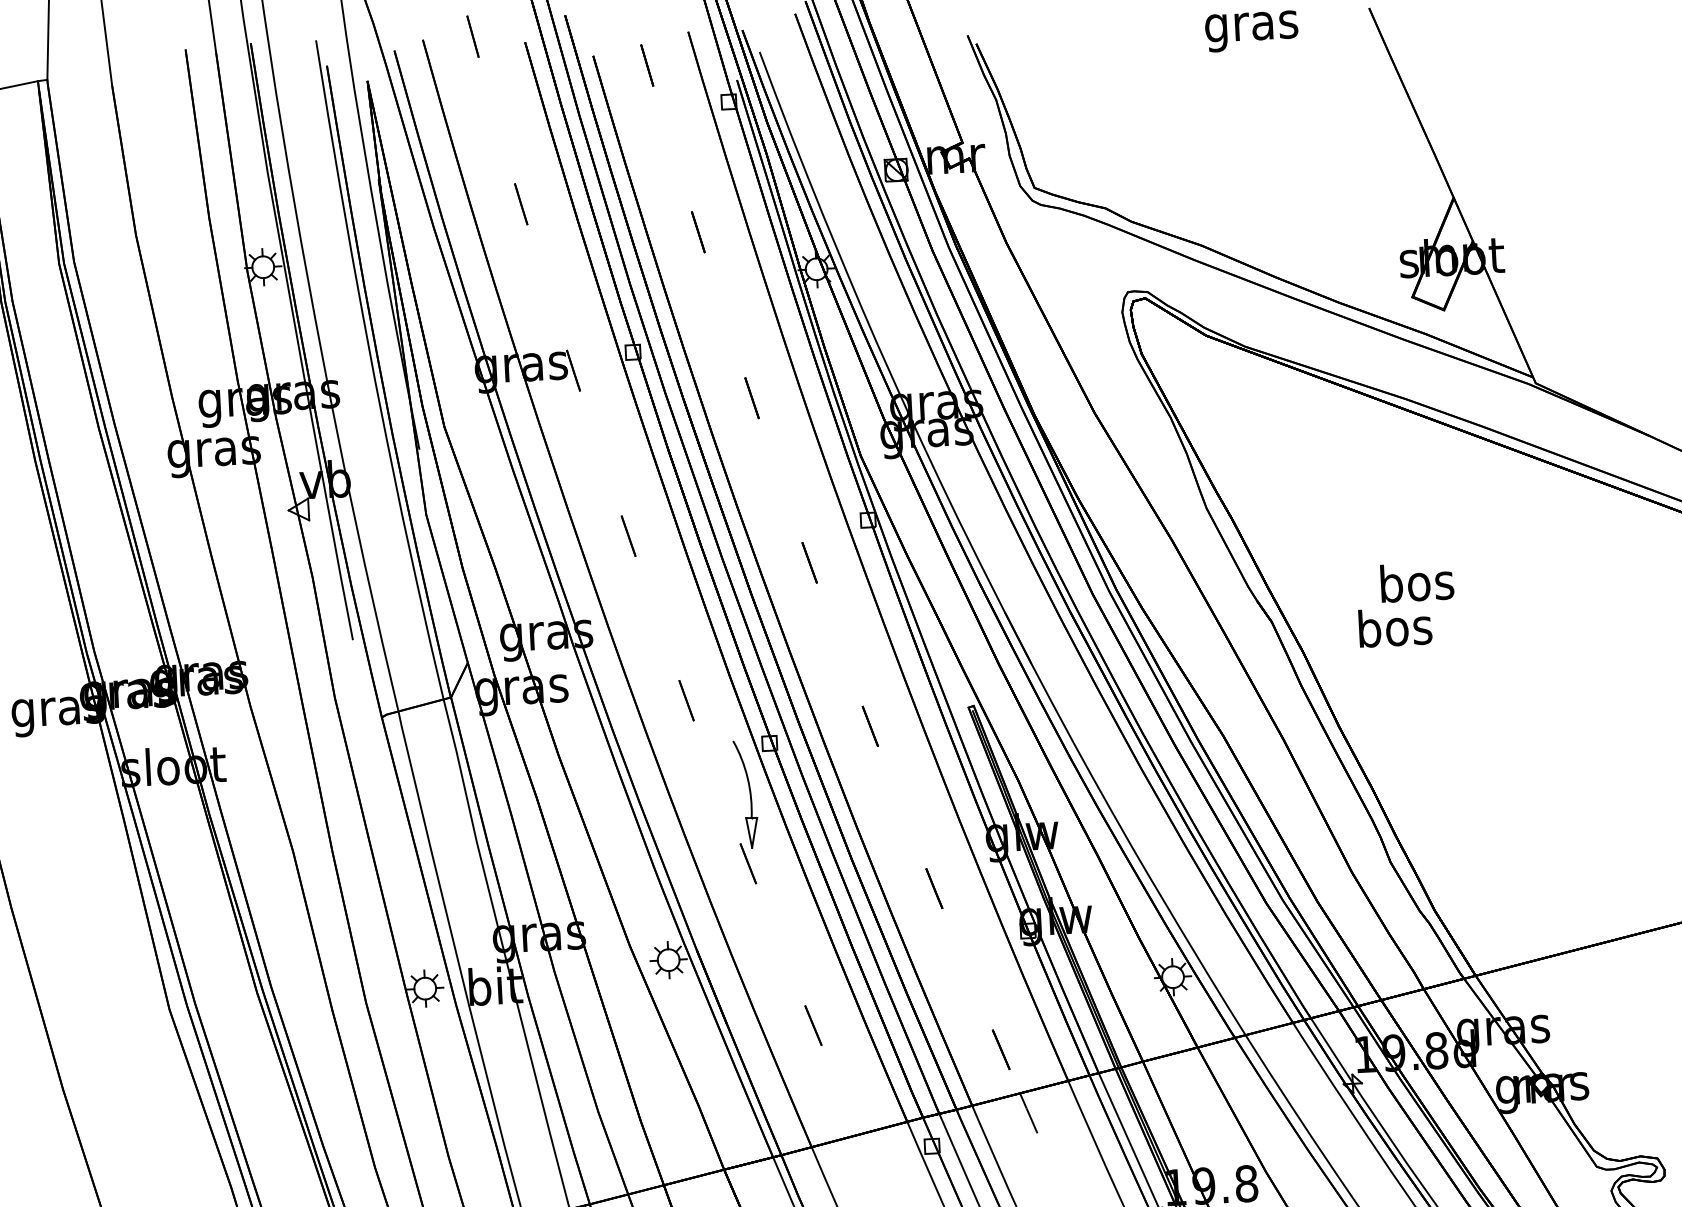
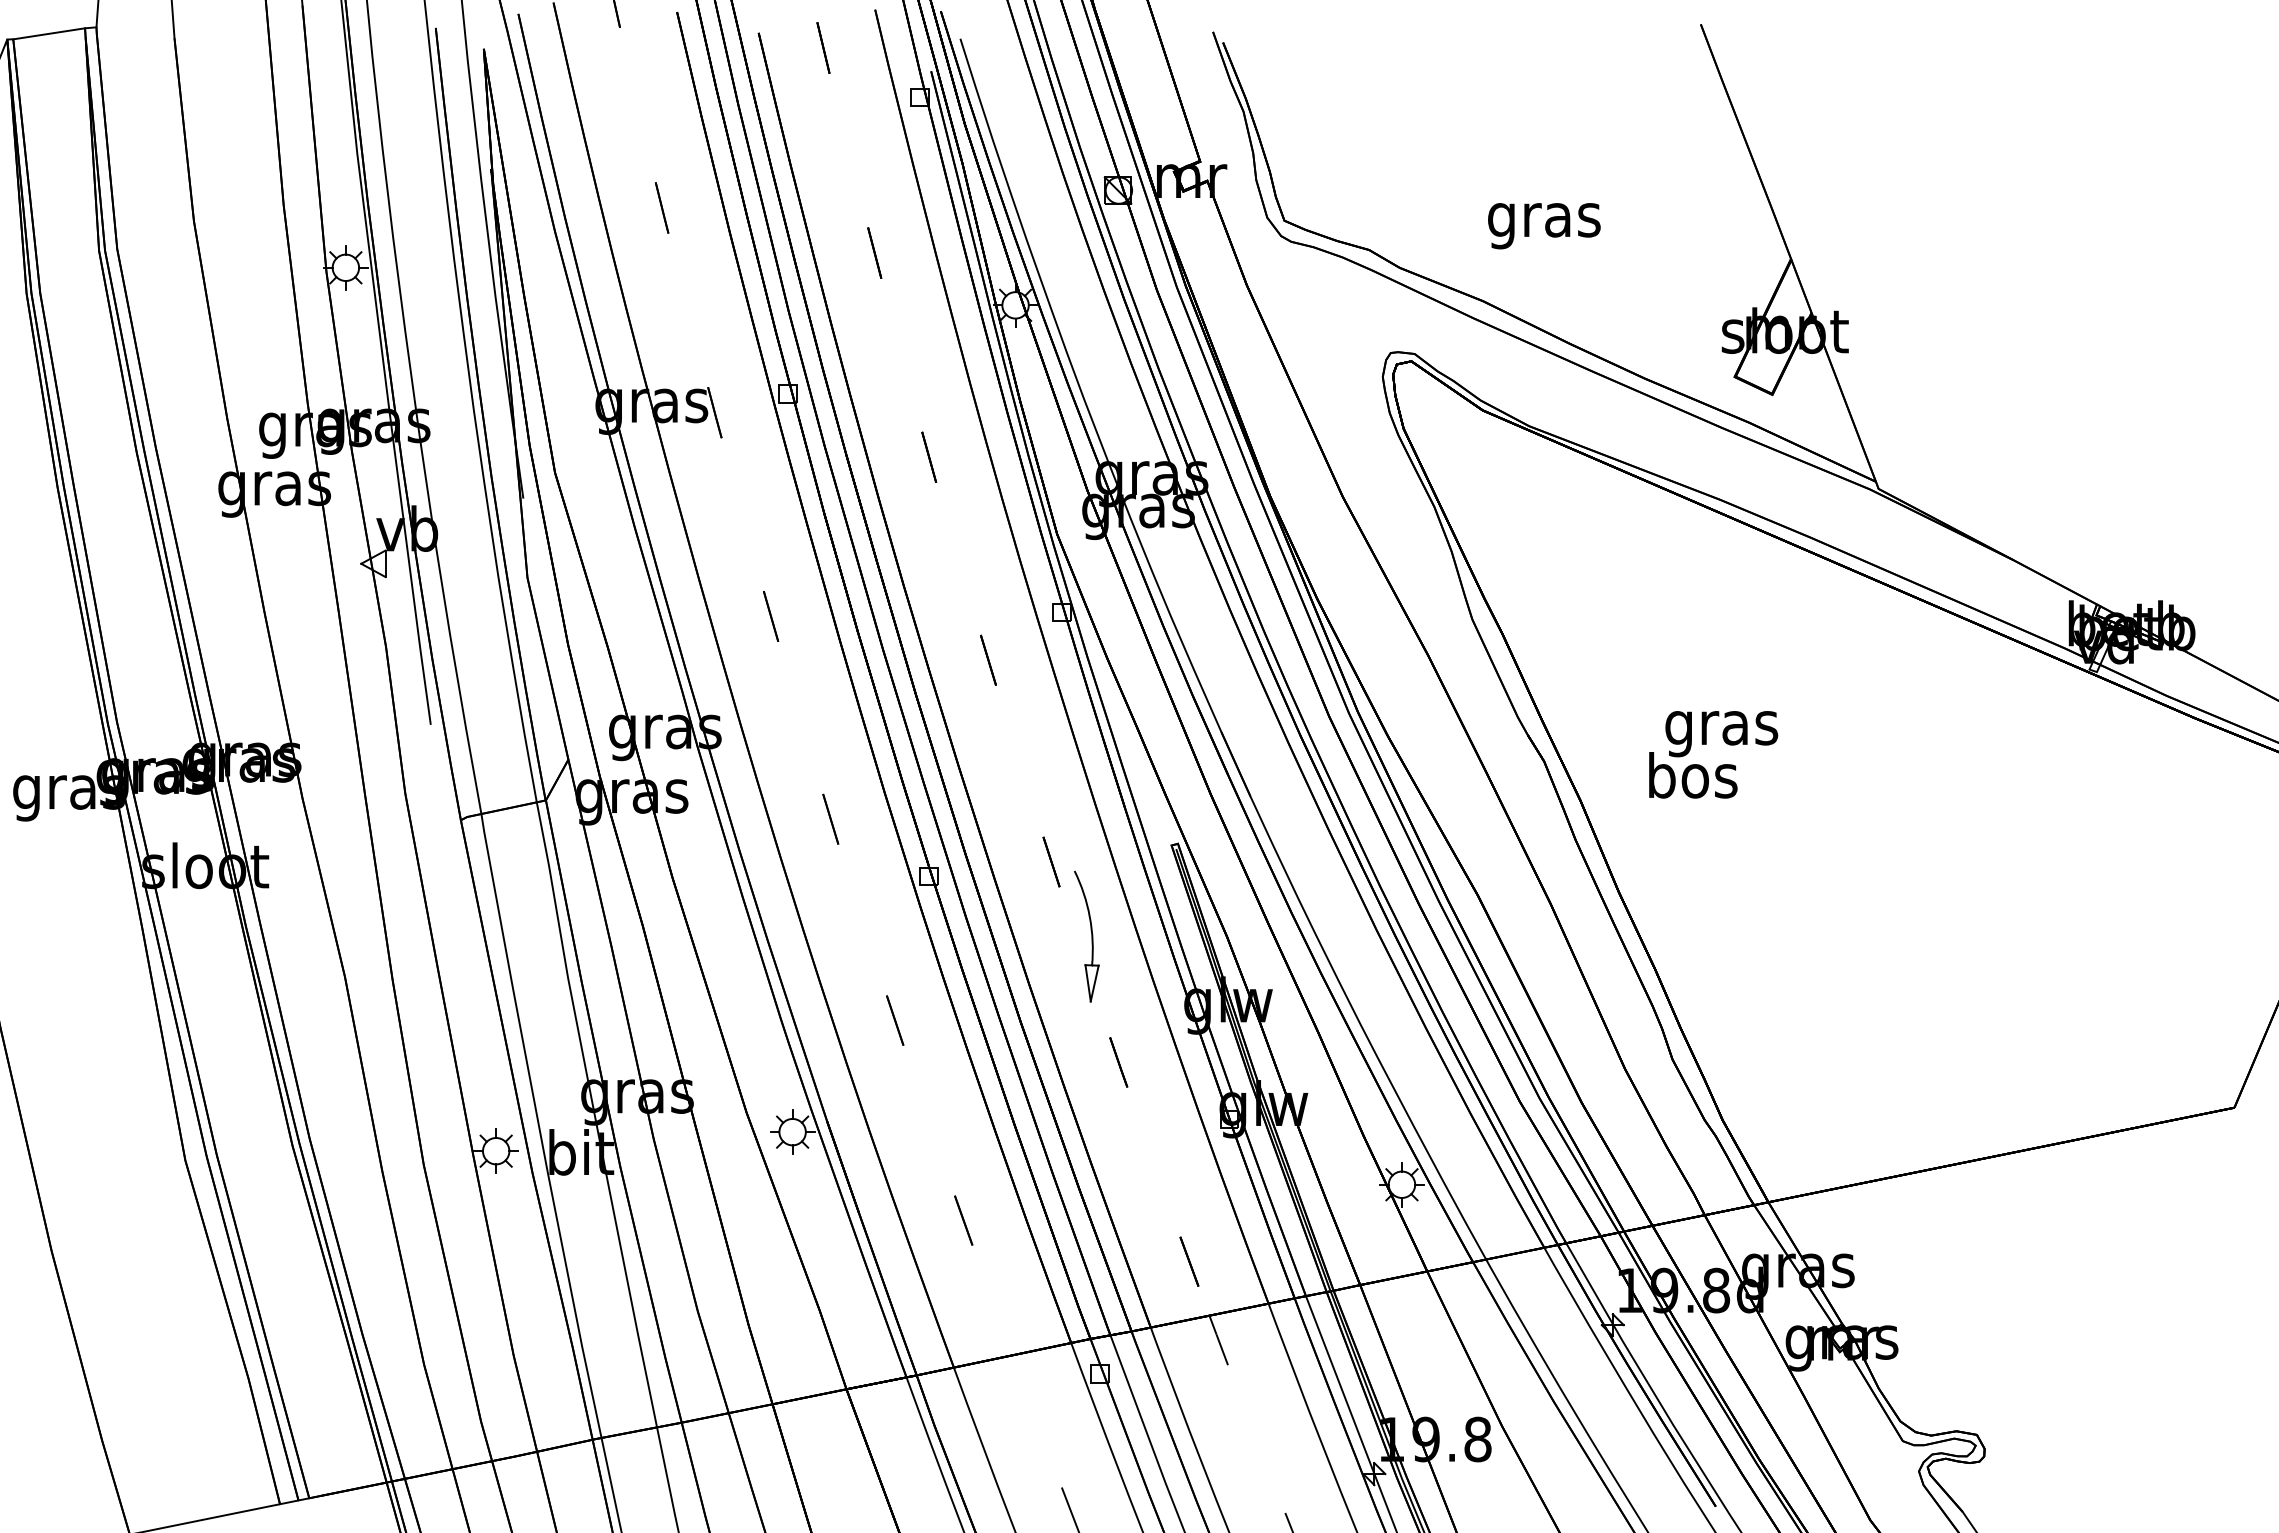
text: (1251, 31) -> (1544, 226), moved
text: (1416, 587) -> (1721, 728), bos -> gras
part: (745, 794) -> (1086, 936), moved

